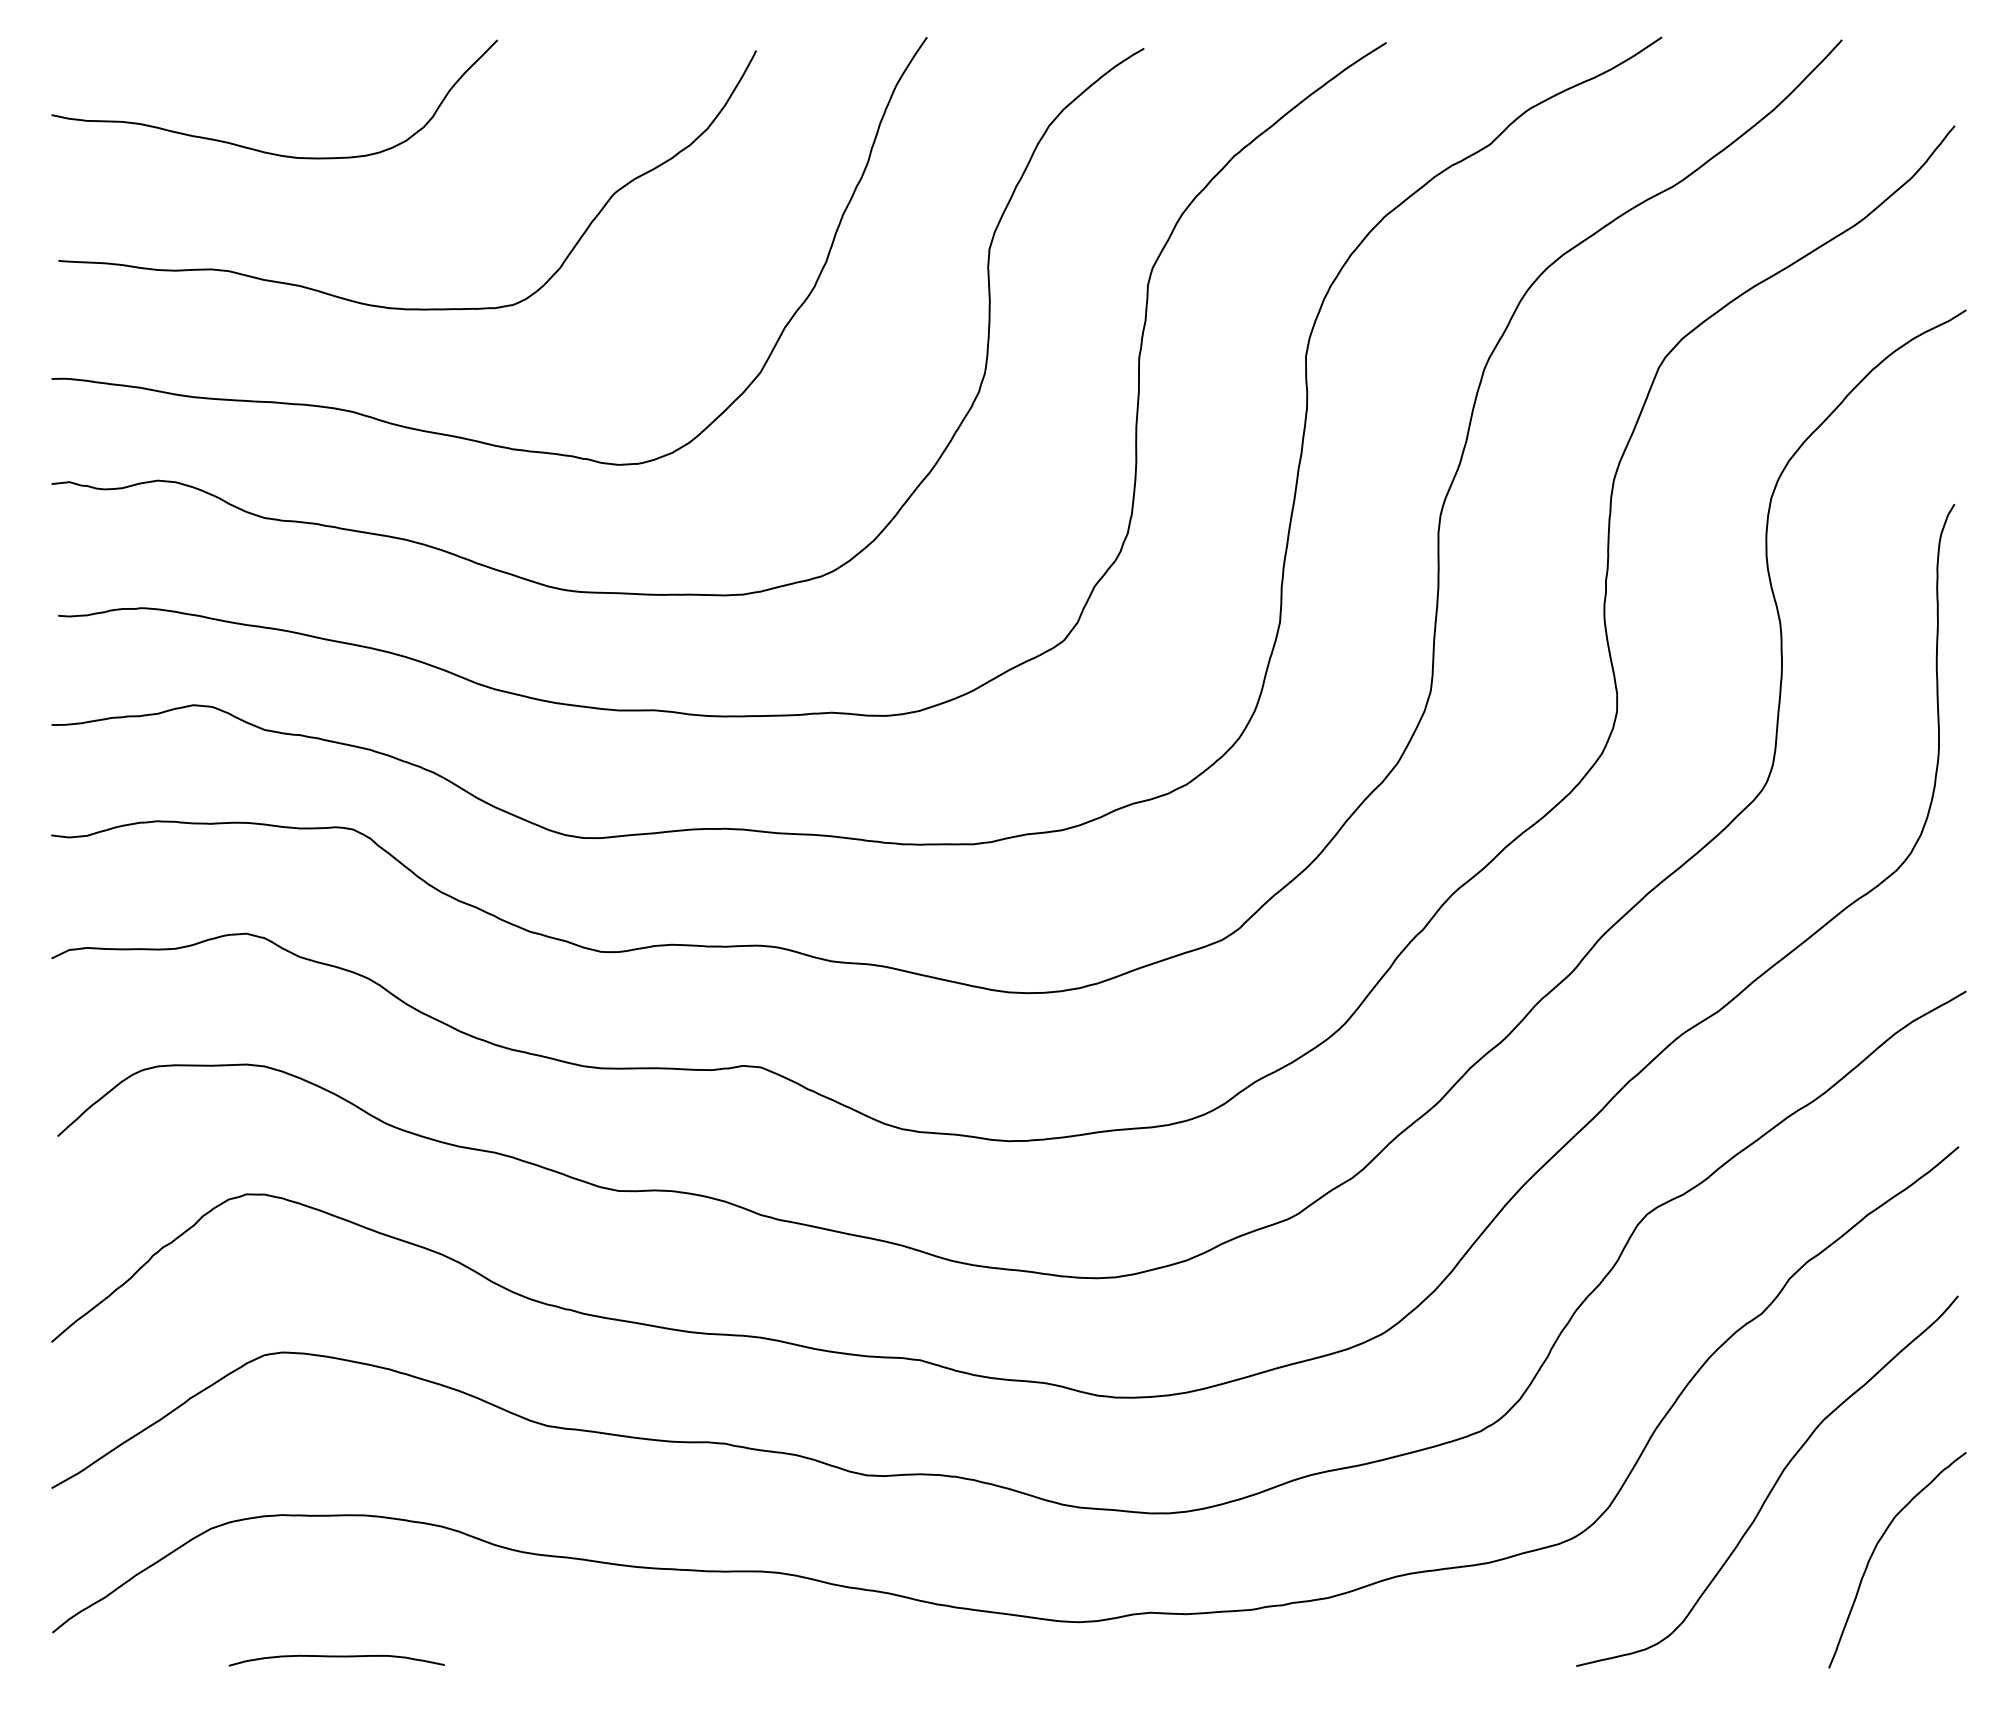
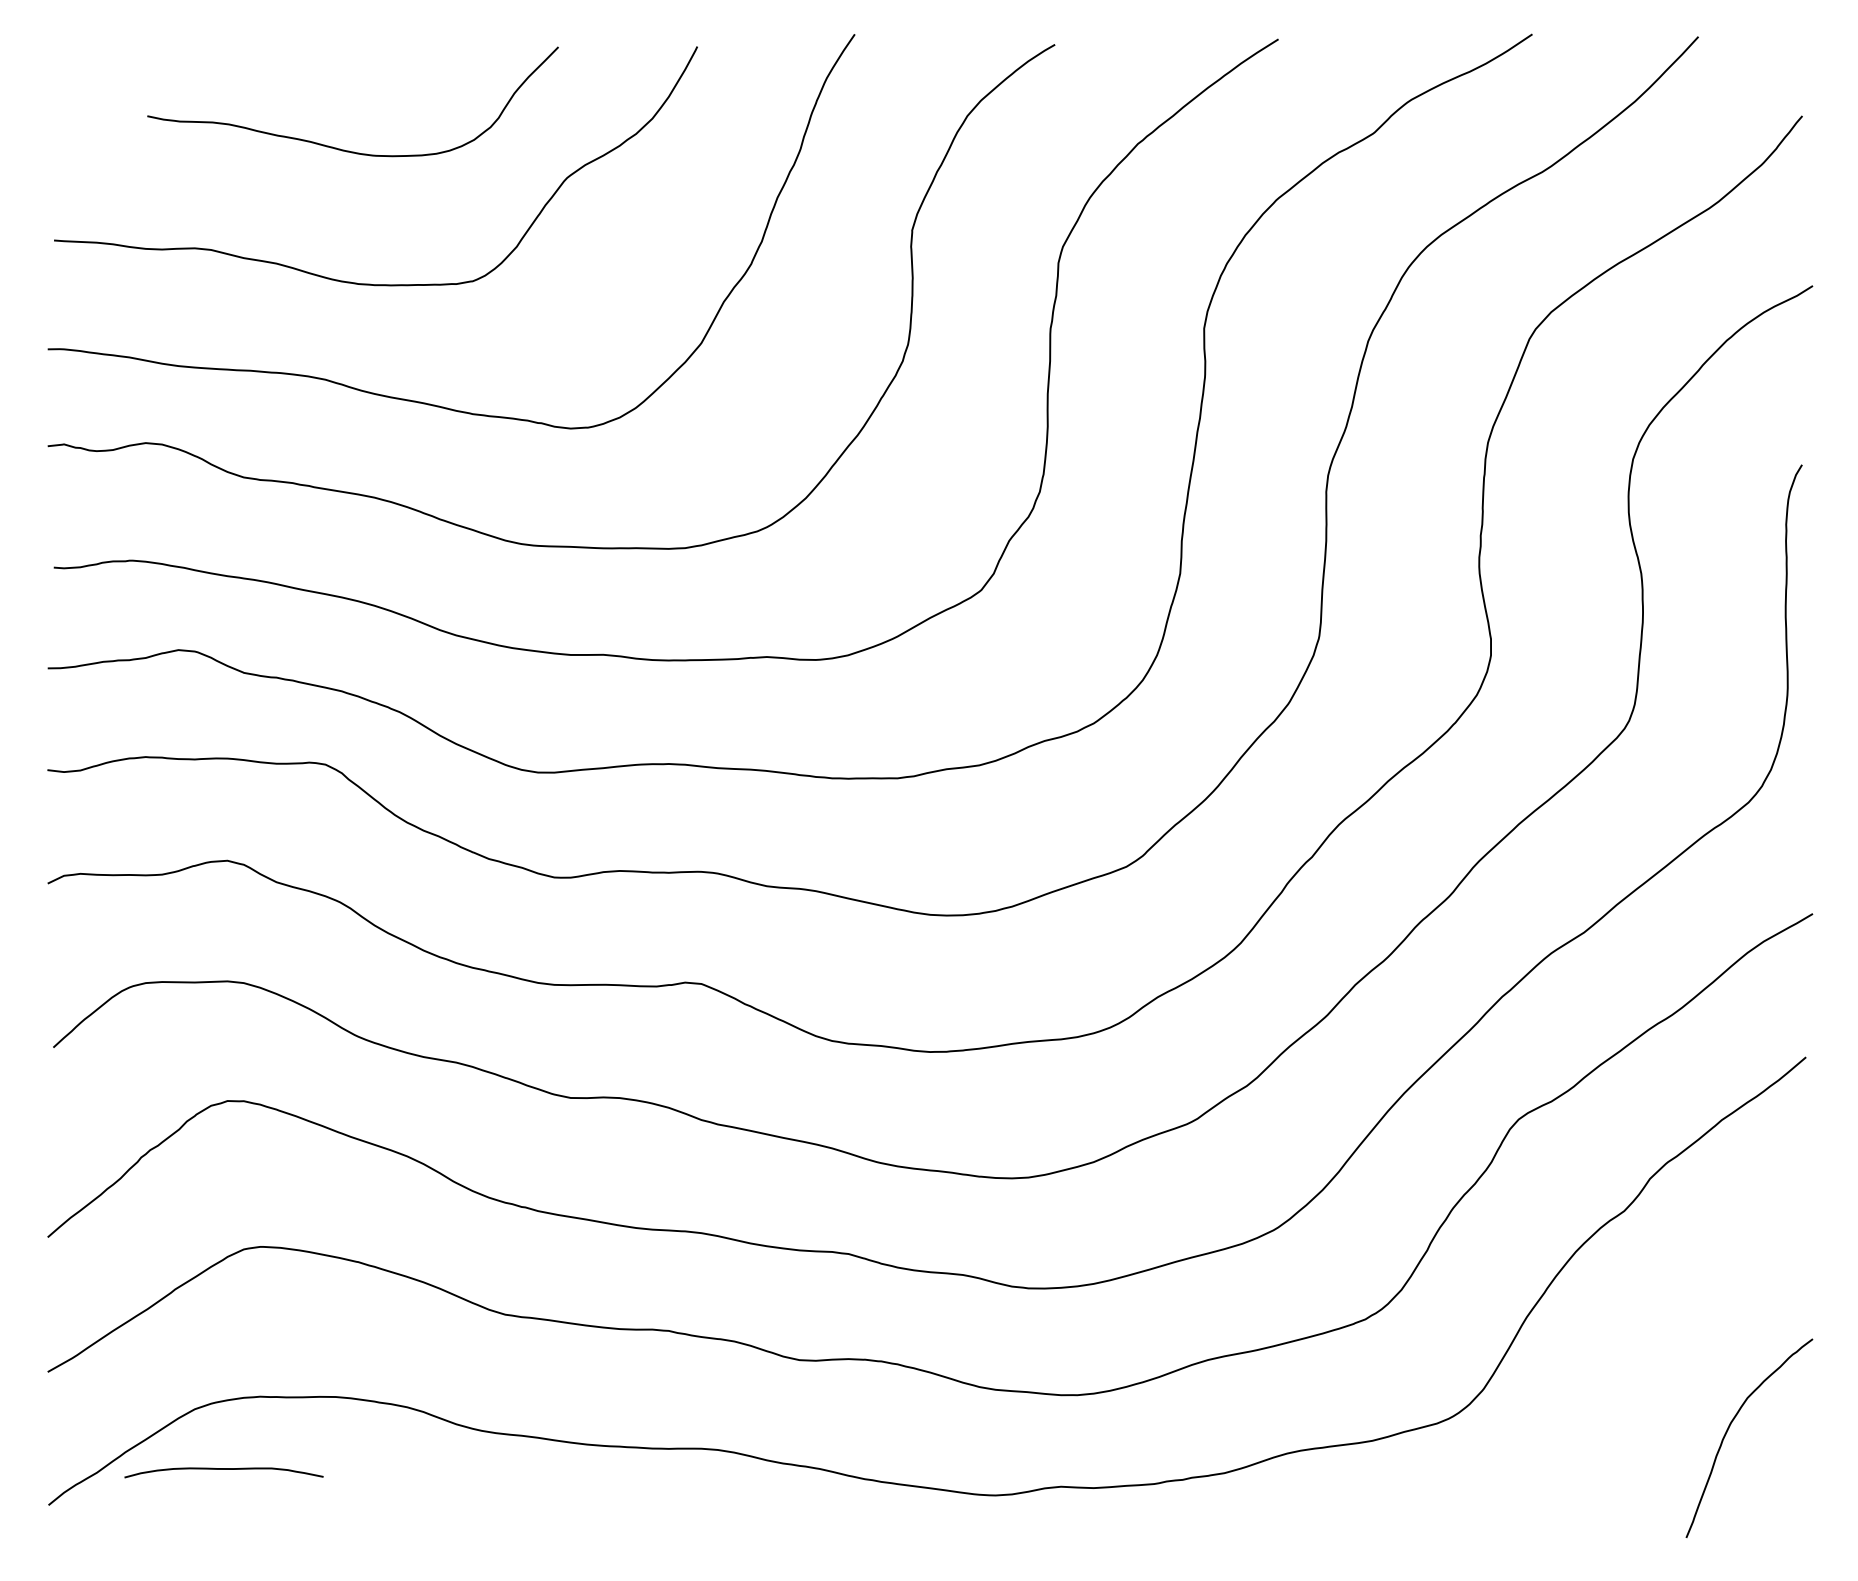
curve: (258, 149) -> (338, 147), moved
curve: (1774, 1483) -> (1636, 1367), removed
curve: (336, 1657) -> (223, 1469), moved

